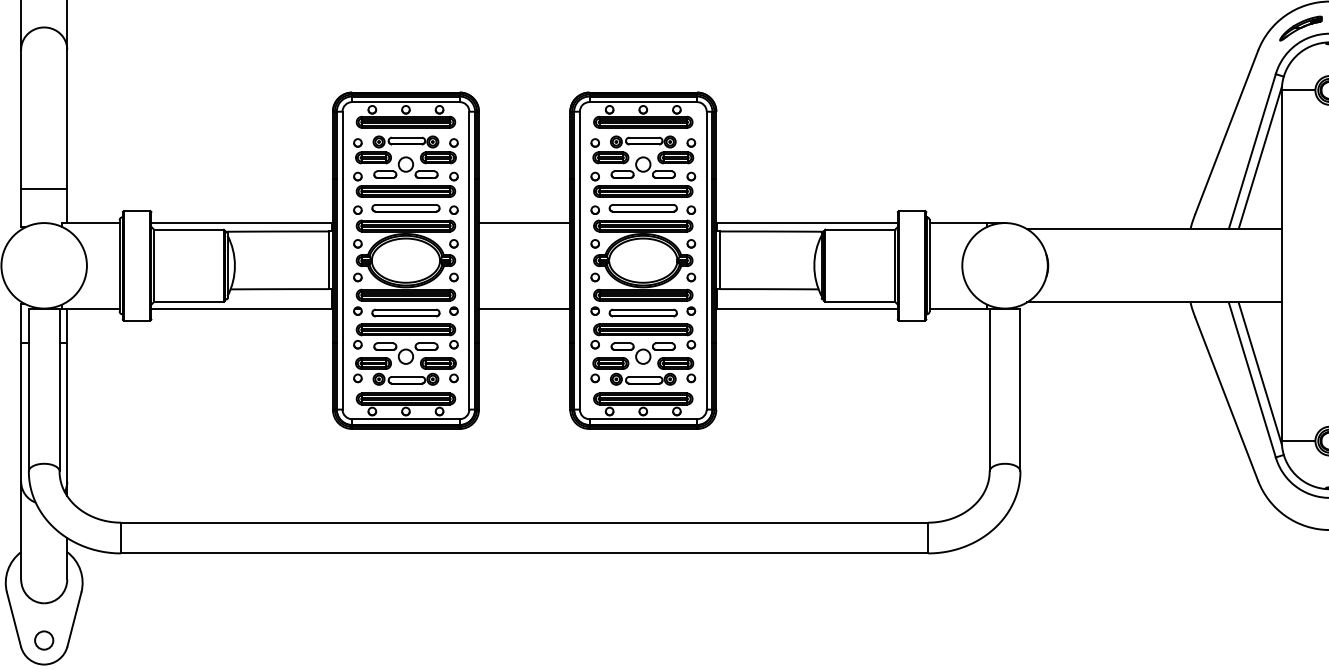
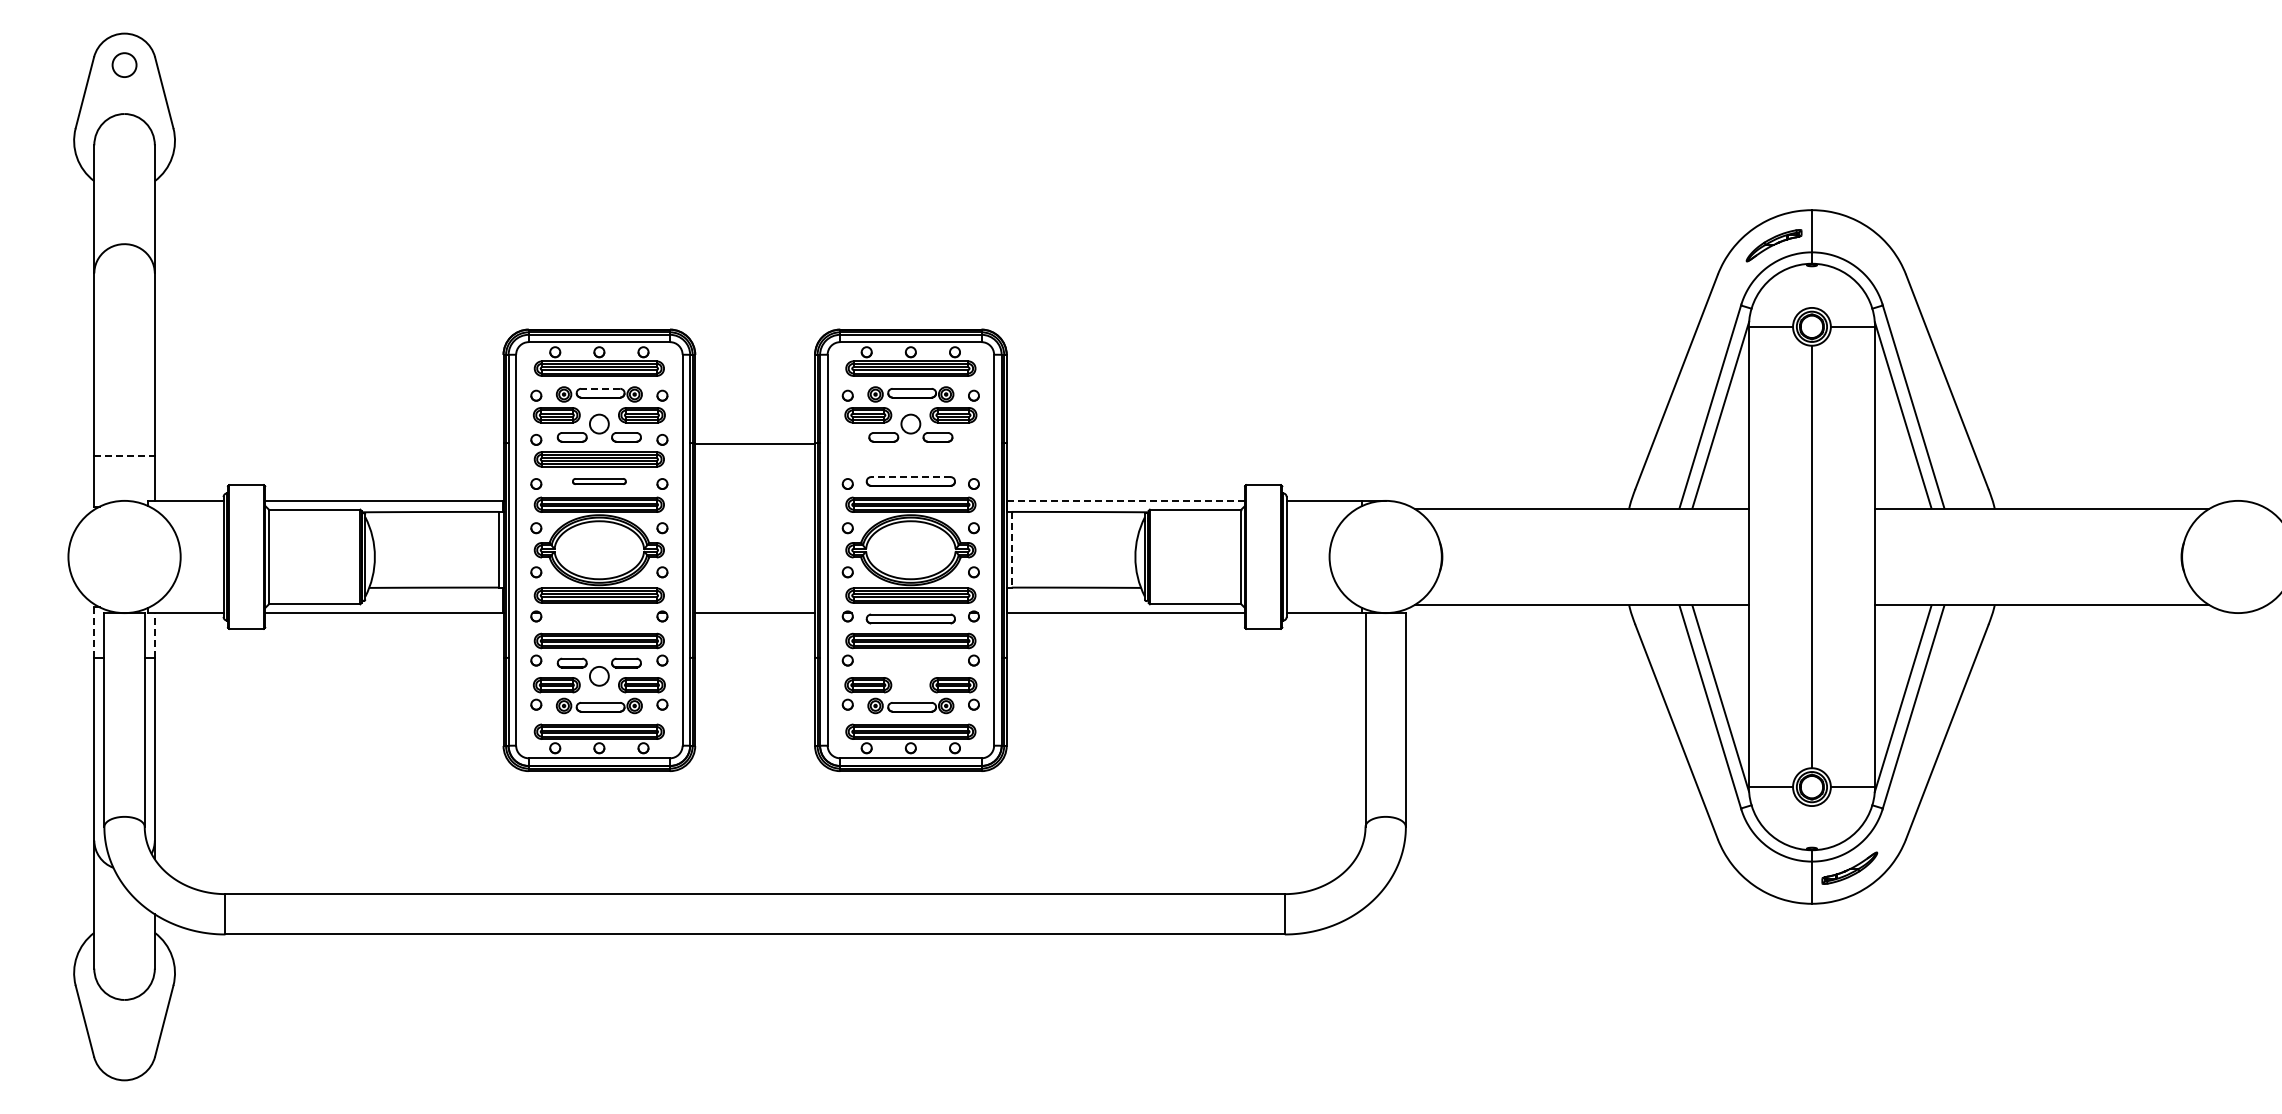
line: (406, 137) -> (600, 388), solid -> dashed
part: (643, 184) -> (910, 450), removed
line: (44, 189) -> (125, 456), solid -> dashed
line: (643, 205) -> (910, 477), solid -> dashed
part: (406, 208) -> (599, 481), size x0.6
line: (524, 222) -> (755, 443), moved
line: (807, 222) -> (1126, 500), solid -> dashed
line: (719, 260) -> (1011, 549), solid -> dashed
part: (406, 312) -> (599, 618), removed
line: (21, 324) -> (94, 633), solid -> dashed
line: (67, 325) -> (154, 635), solid -> dashed
part: (643, 353) -> (910, 671), removed
circle: (44, 640) -> (124, 1048), removed

